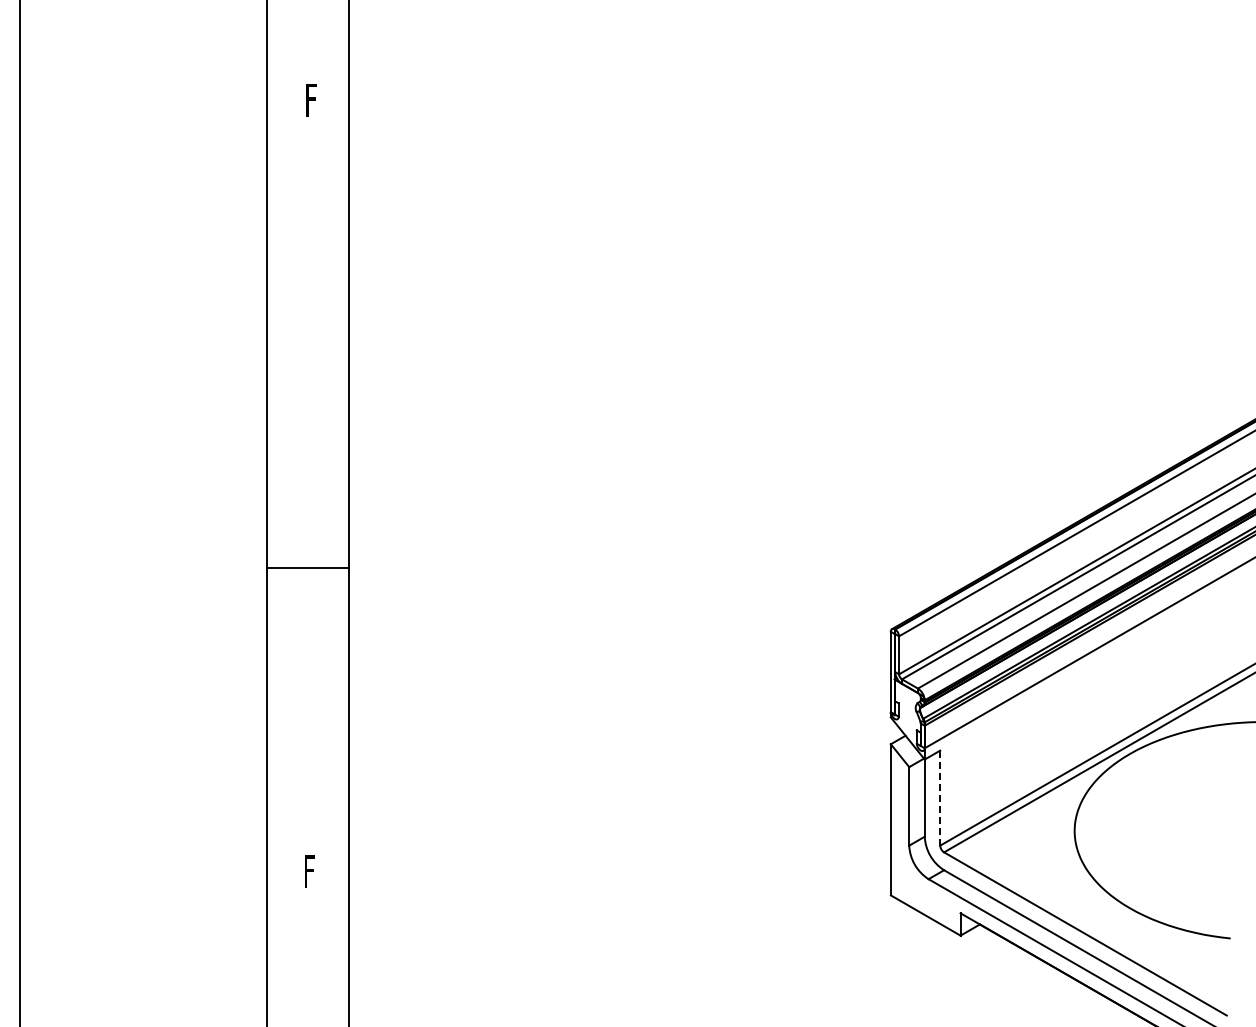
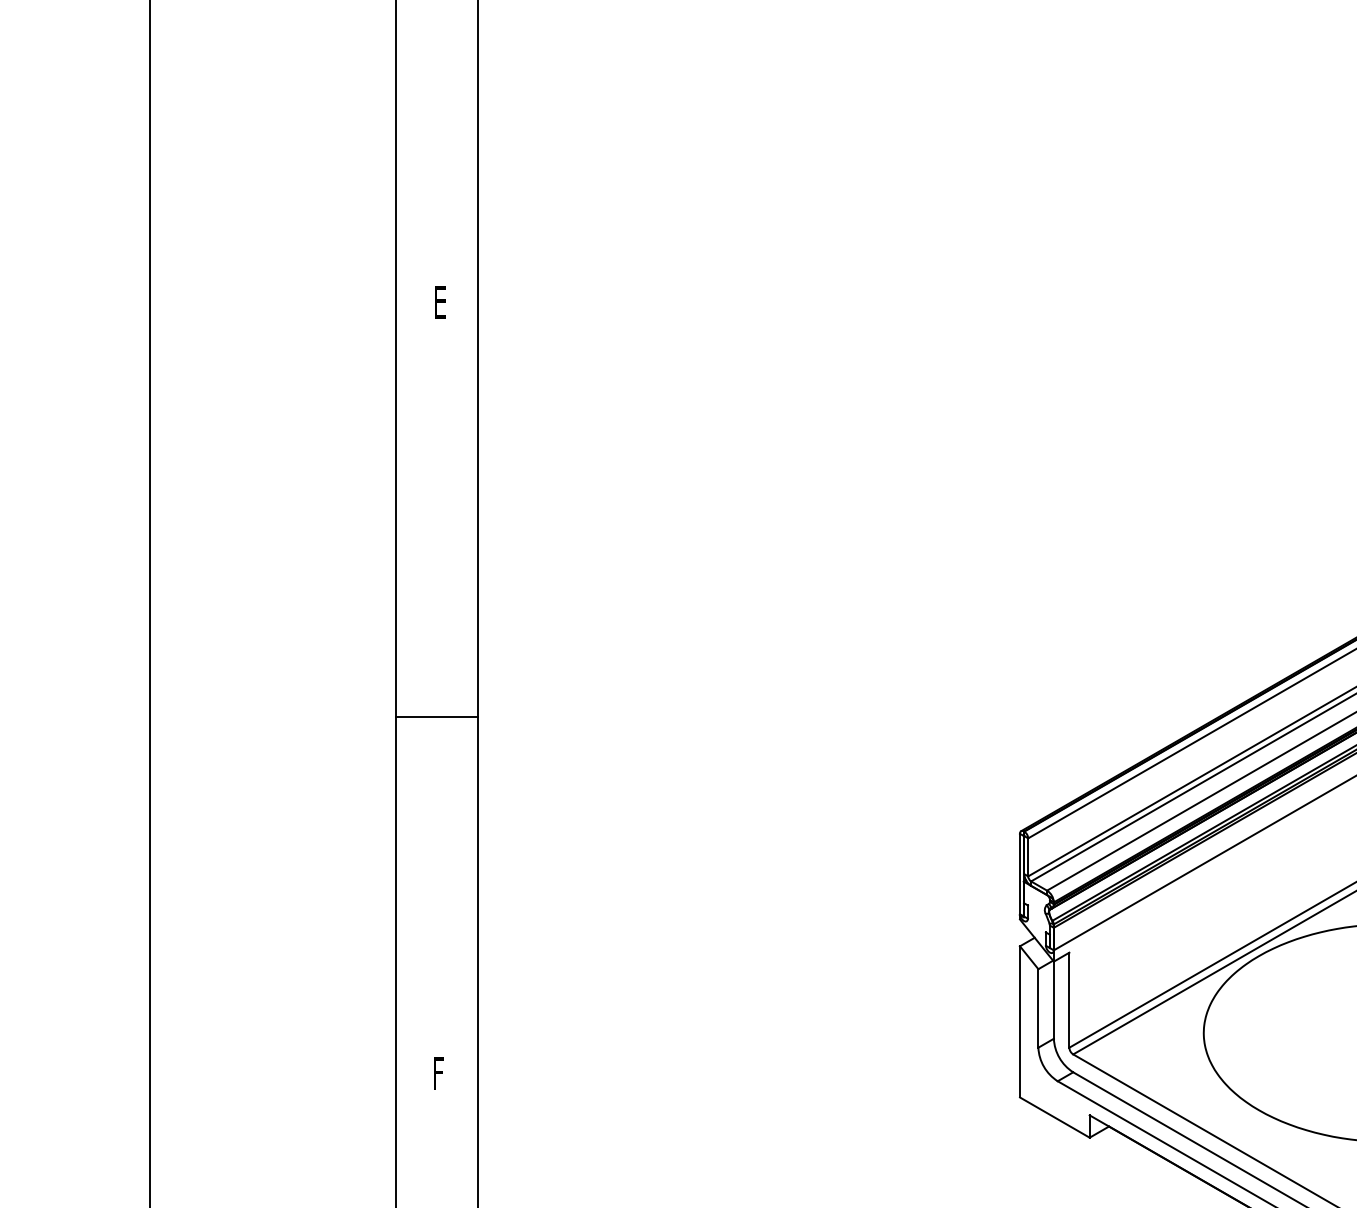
text: (311, 100) -> (440, 302), F -> E
line: (307, 567) -> (436, 716), moved
line: (940, 798) -> (1069, 1000), dashed -> solid

